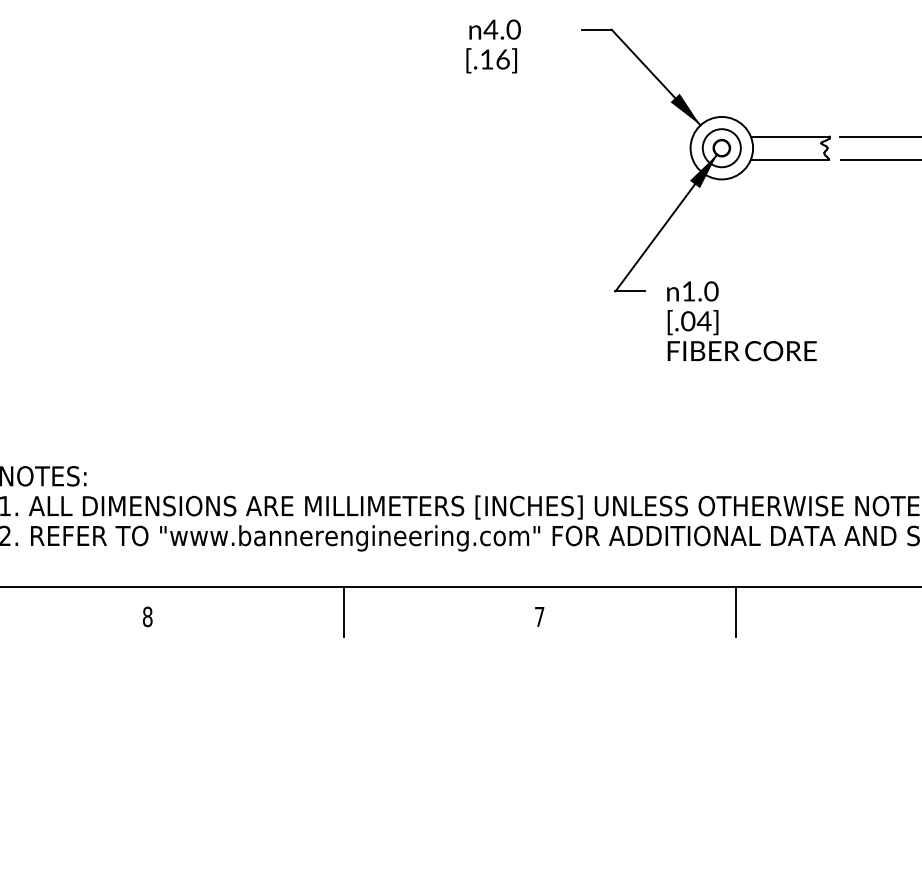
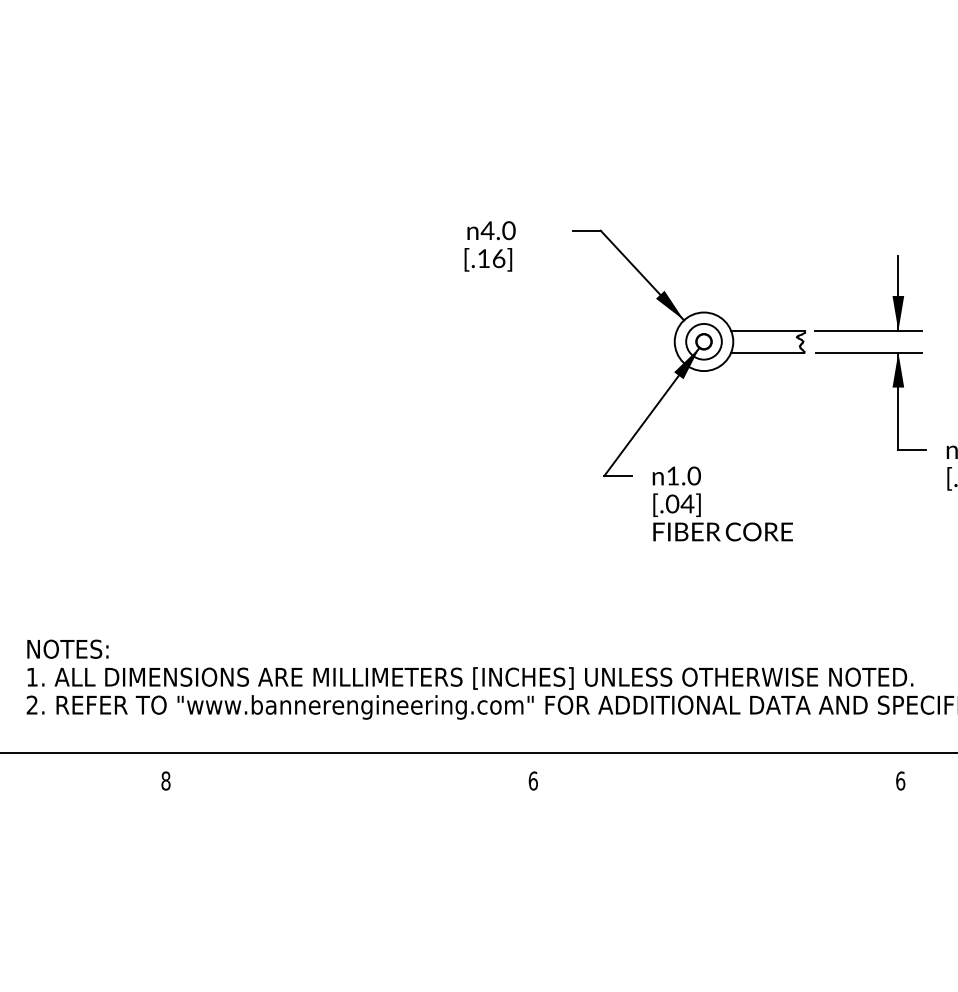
line: (343, 612) -> (349, 776), removed
line: (736, 612) -> (717, 776), removed
text: (538, 616) -> (532, 780), 7 -> 6

